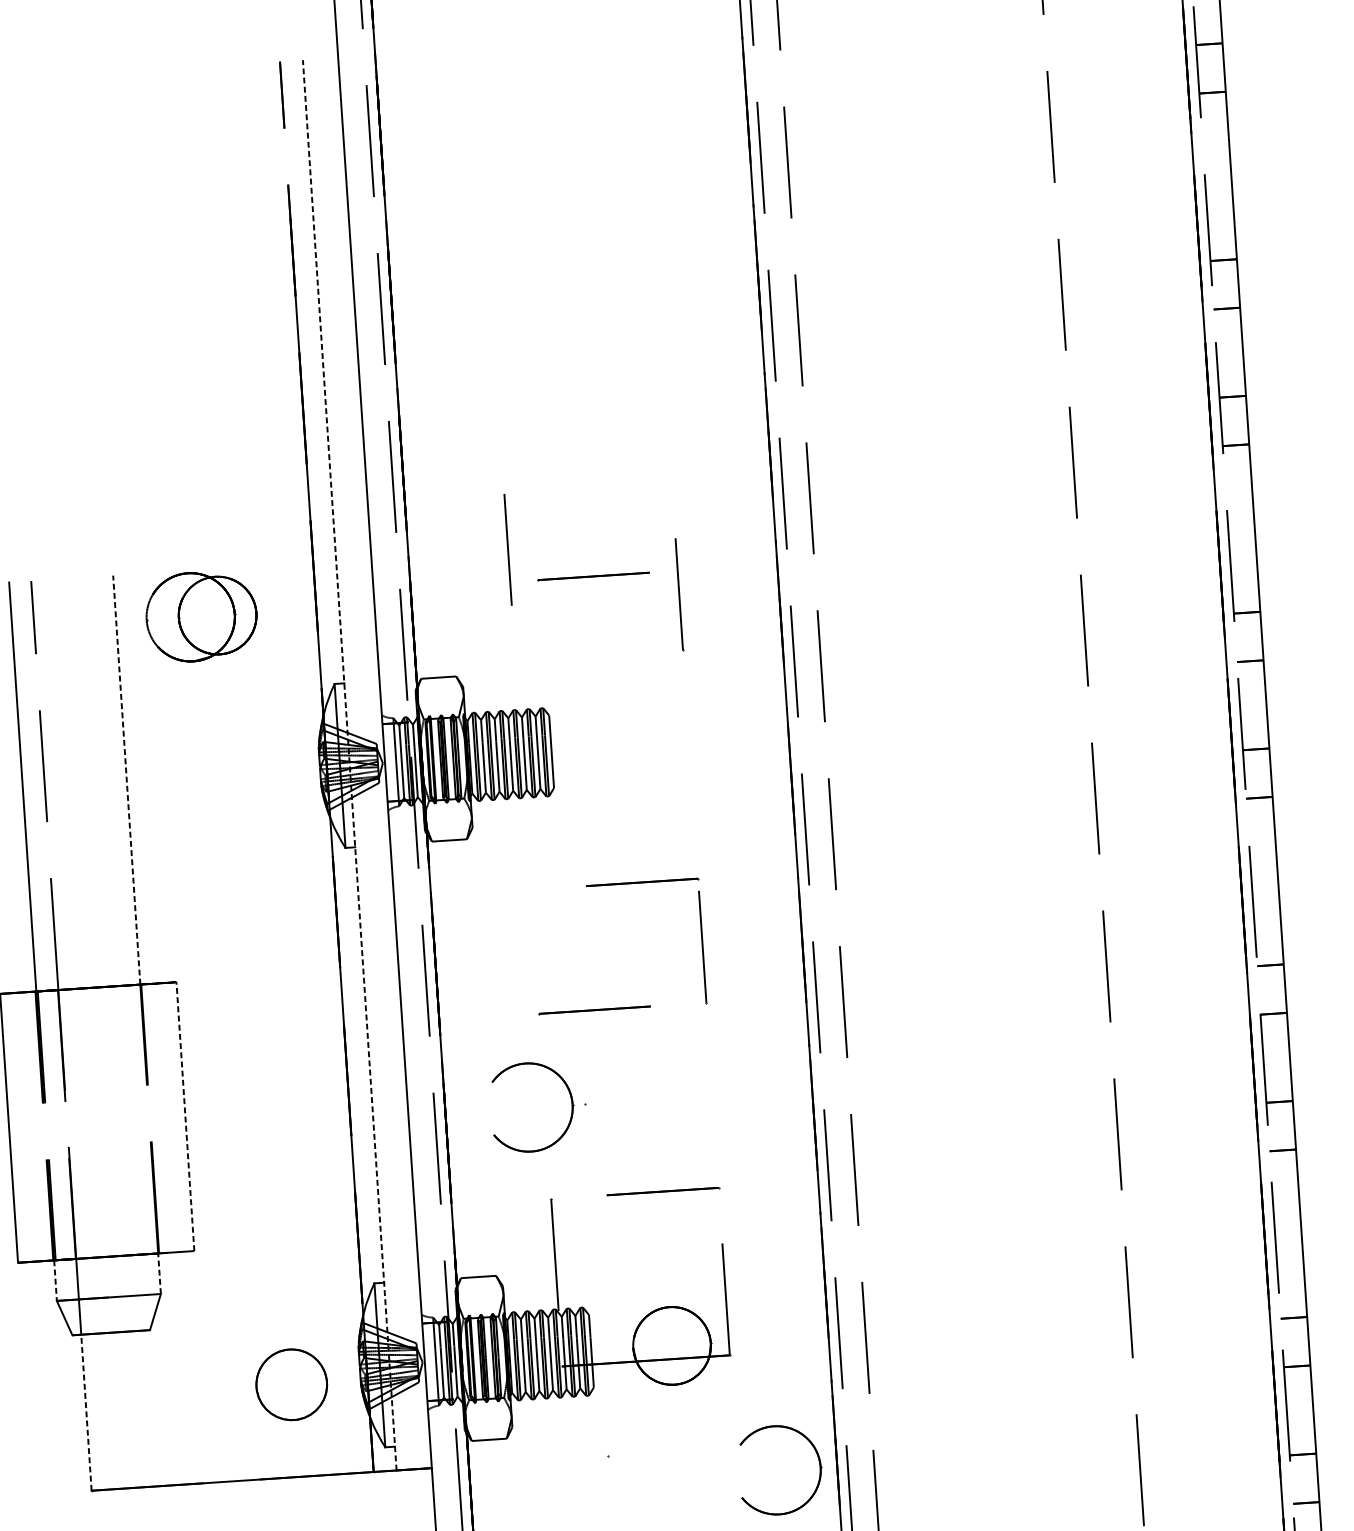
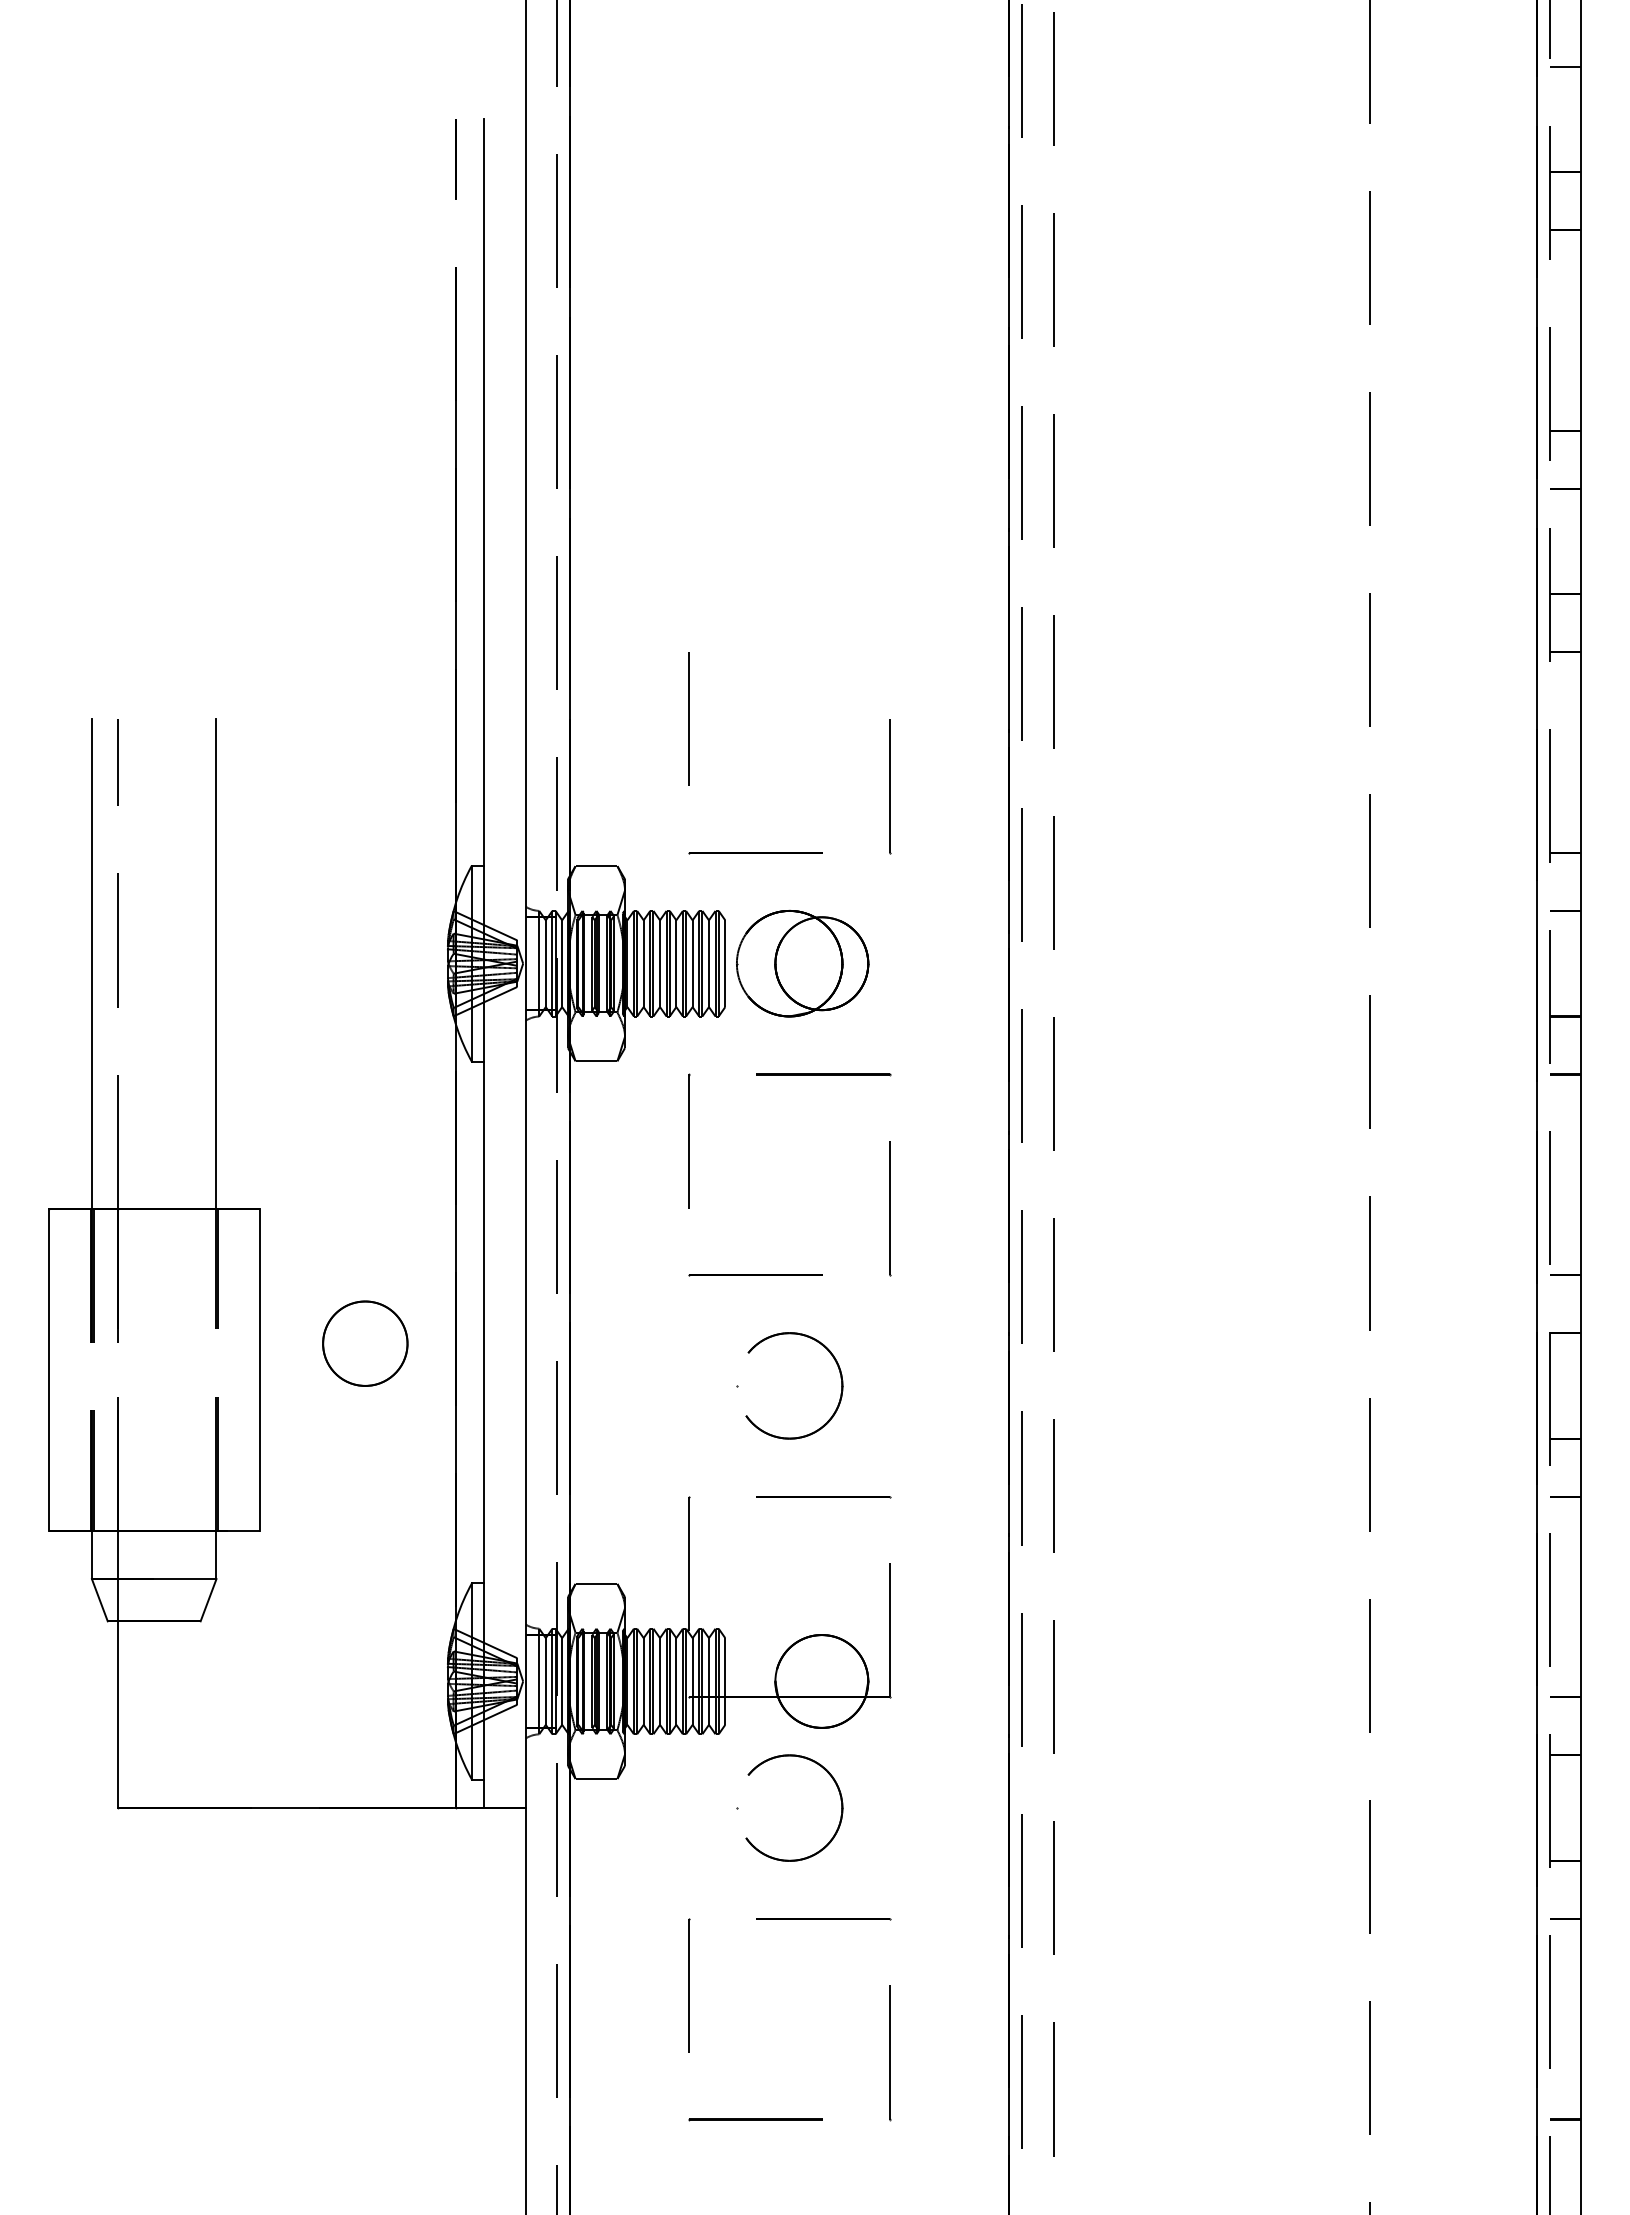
line: (593, 577) -> (755, 853), moved
part: (201, 616) -> (802, 963), moved
line: (349, 765) -> (483, 963), dashed -> solid
line: (126, 779) -> (216, 963), dashed -> solid
line: (642, 882) -> (823, 1074), moved
line: (531, 901) -> (689, 1140), added
part: (570, 1098) -> (840, 1378), moved
line: (185, 1116) -> (259, 1369), dashed -> solid
line: (159, 1273) -> (216, 1554), dashed -> solid
line: (55, 1281) -> (91, 1555), dashed -> solid
circle: (291, 1384) -> (365, 1343), moved
line: (86, 1412) -> (118, 1714), dashed -> solid
part: (818, 1461) -> (840, 1800), moved

